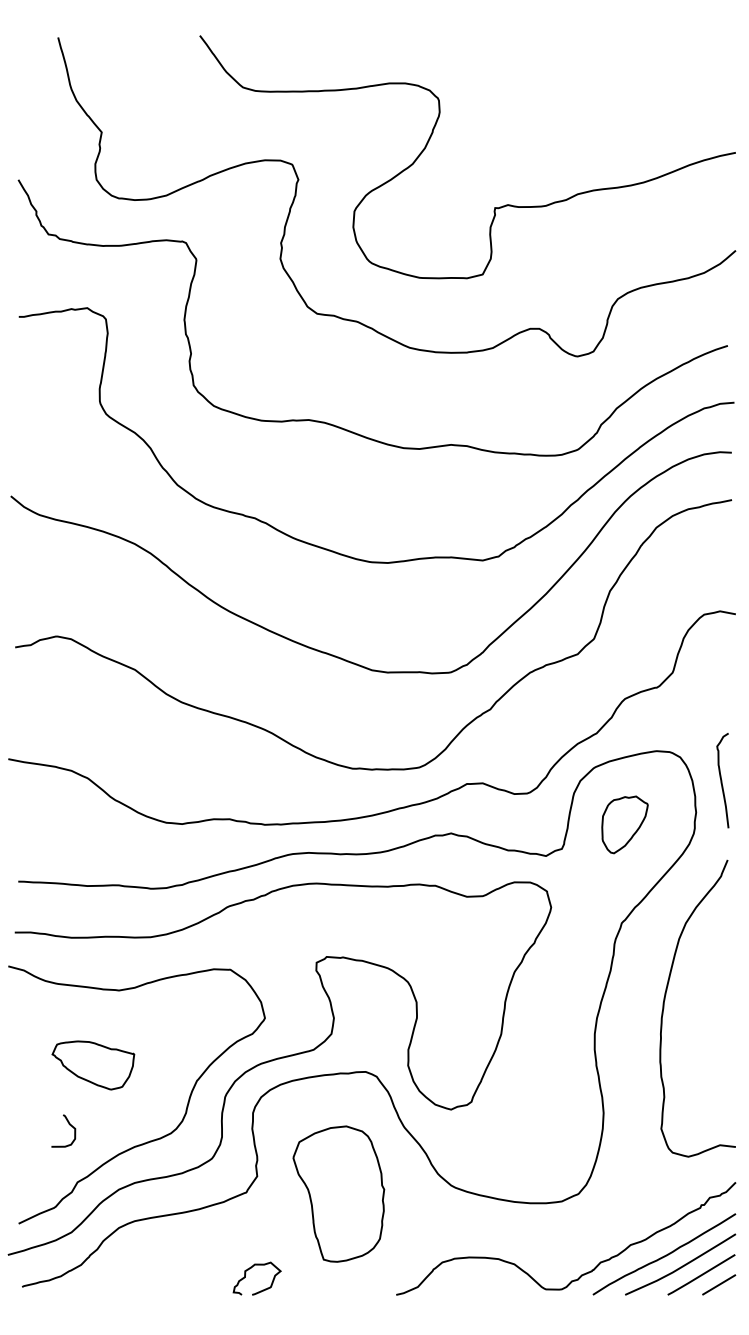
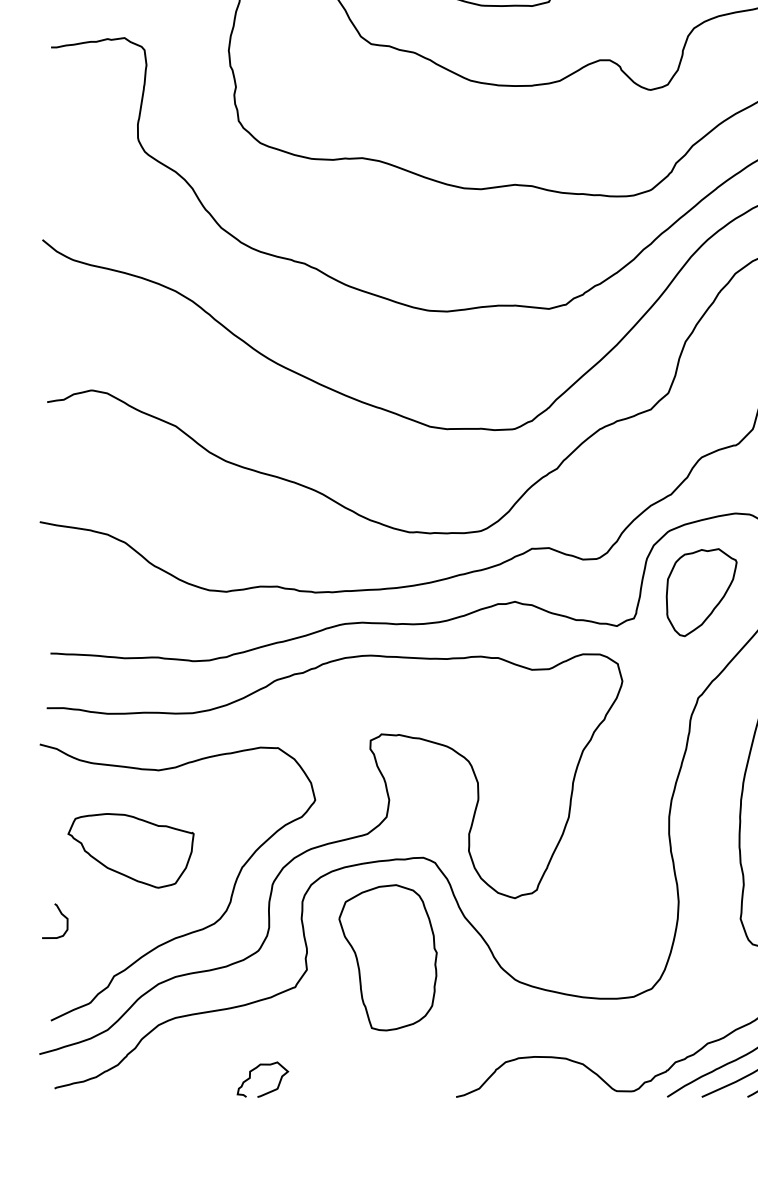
part: (624, 824) -> (701, 592), size x1.43
part: (93, 1065) -> (131, 850), size x1.43
curve: (68, 1124) -> (60, 914), moved
part: (338, 1193) -> (387, 957), moved
curve: (250, 1269) -> (255, 1069), moved

